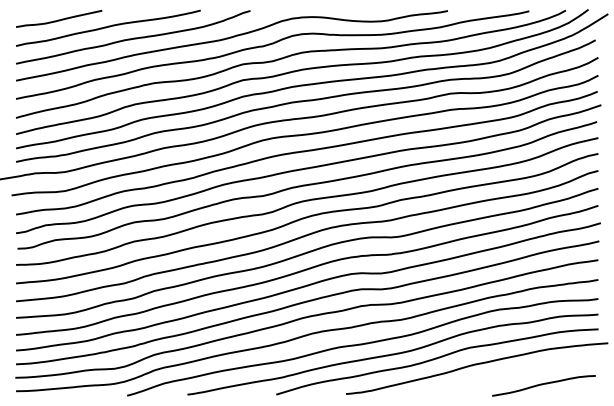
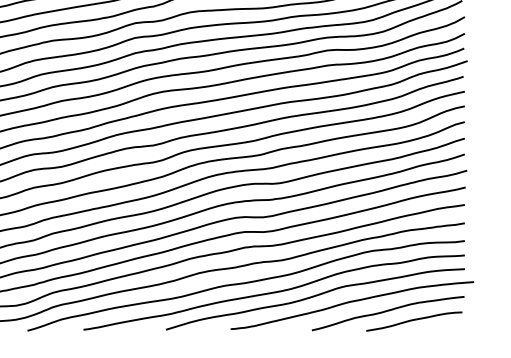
curve: (514, 375) -> (386, 312), added

